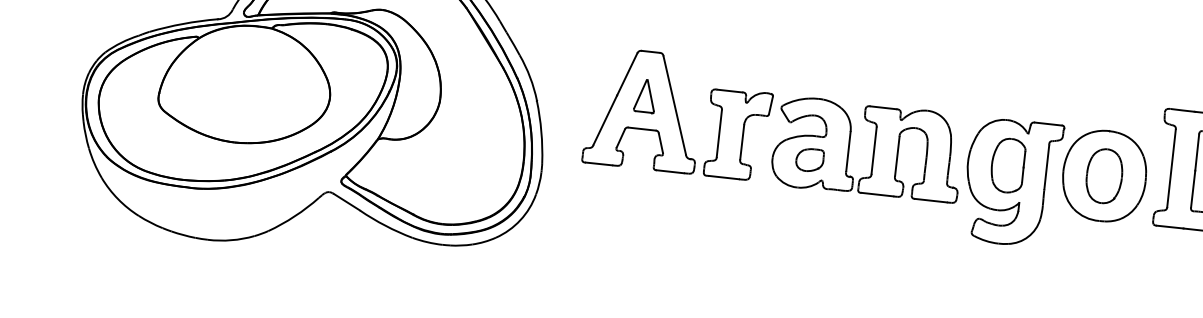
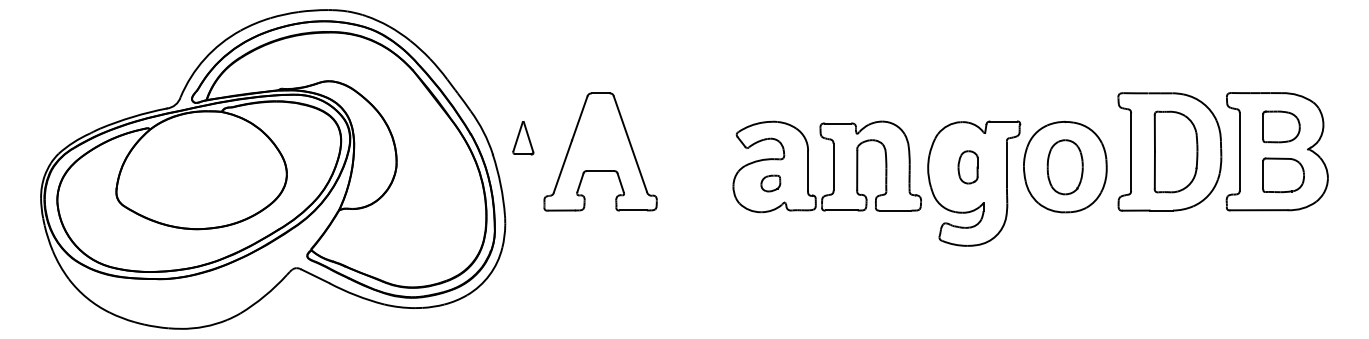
part: (645, 96) -> (523, 138), moved
part: (737, 133) -> (695, 165), removed
part: (809, 160) -> (770, 183), size x0.7
part: (1007, 165) -> (967, 167), size x0.6

